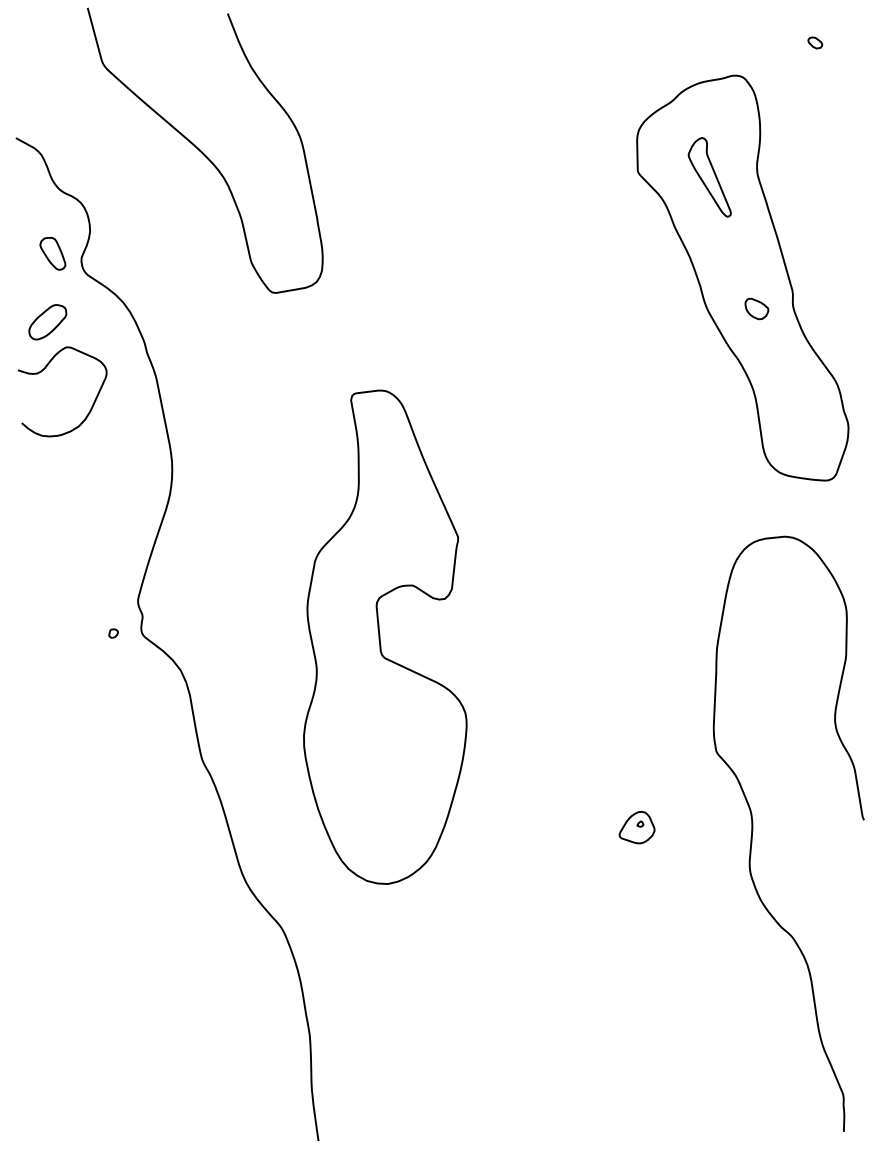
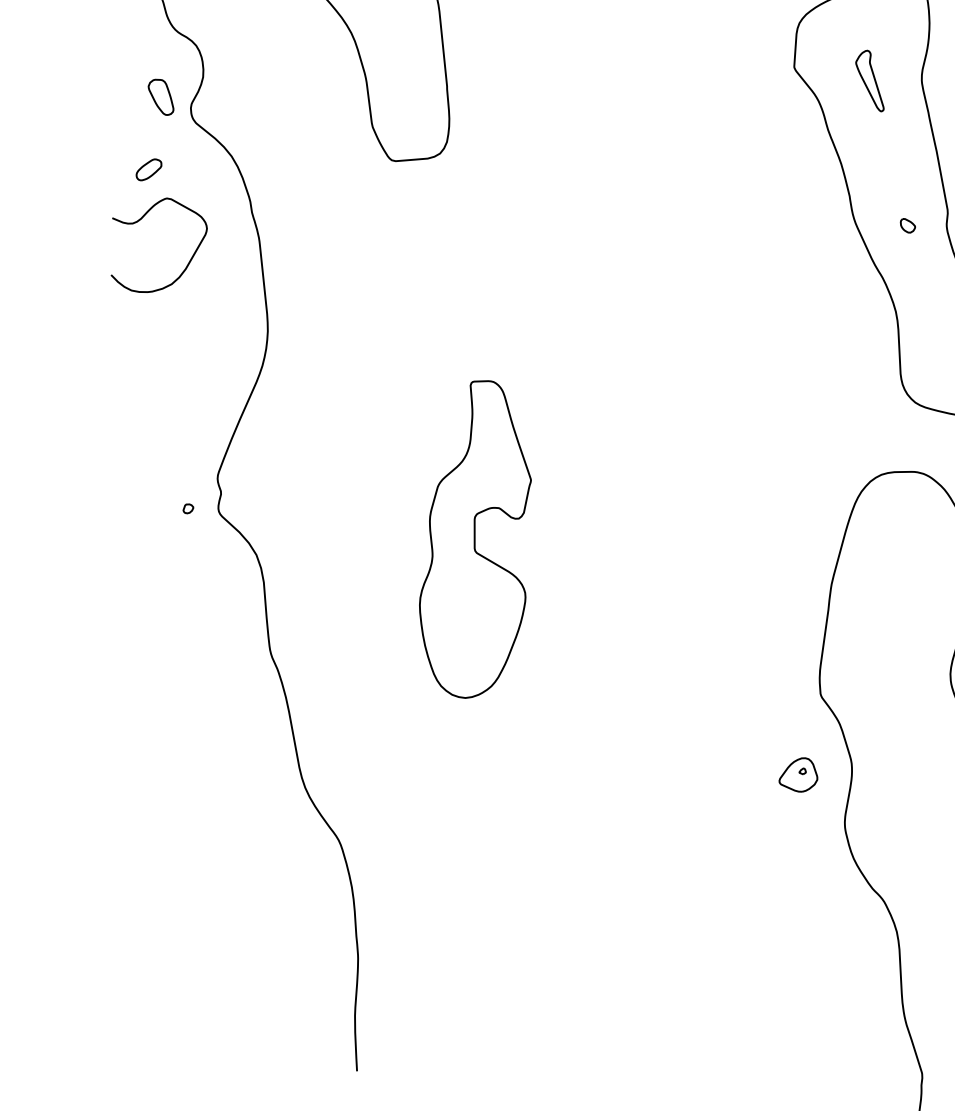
part: (709, 177) -> (870, 80), size x0.7
part: (756, 308) -> (907, 225), size x0.6
part: (47, 322) -> (148, 170), size x0.6
part: (385, 636) -> (478, 538), size x0.6
part: (636, 827) -> (798, 774), moved

